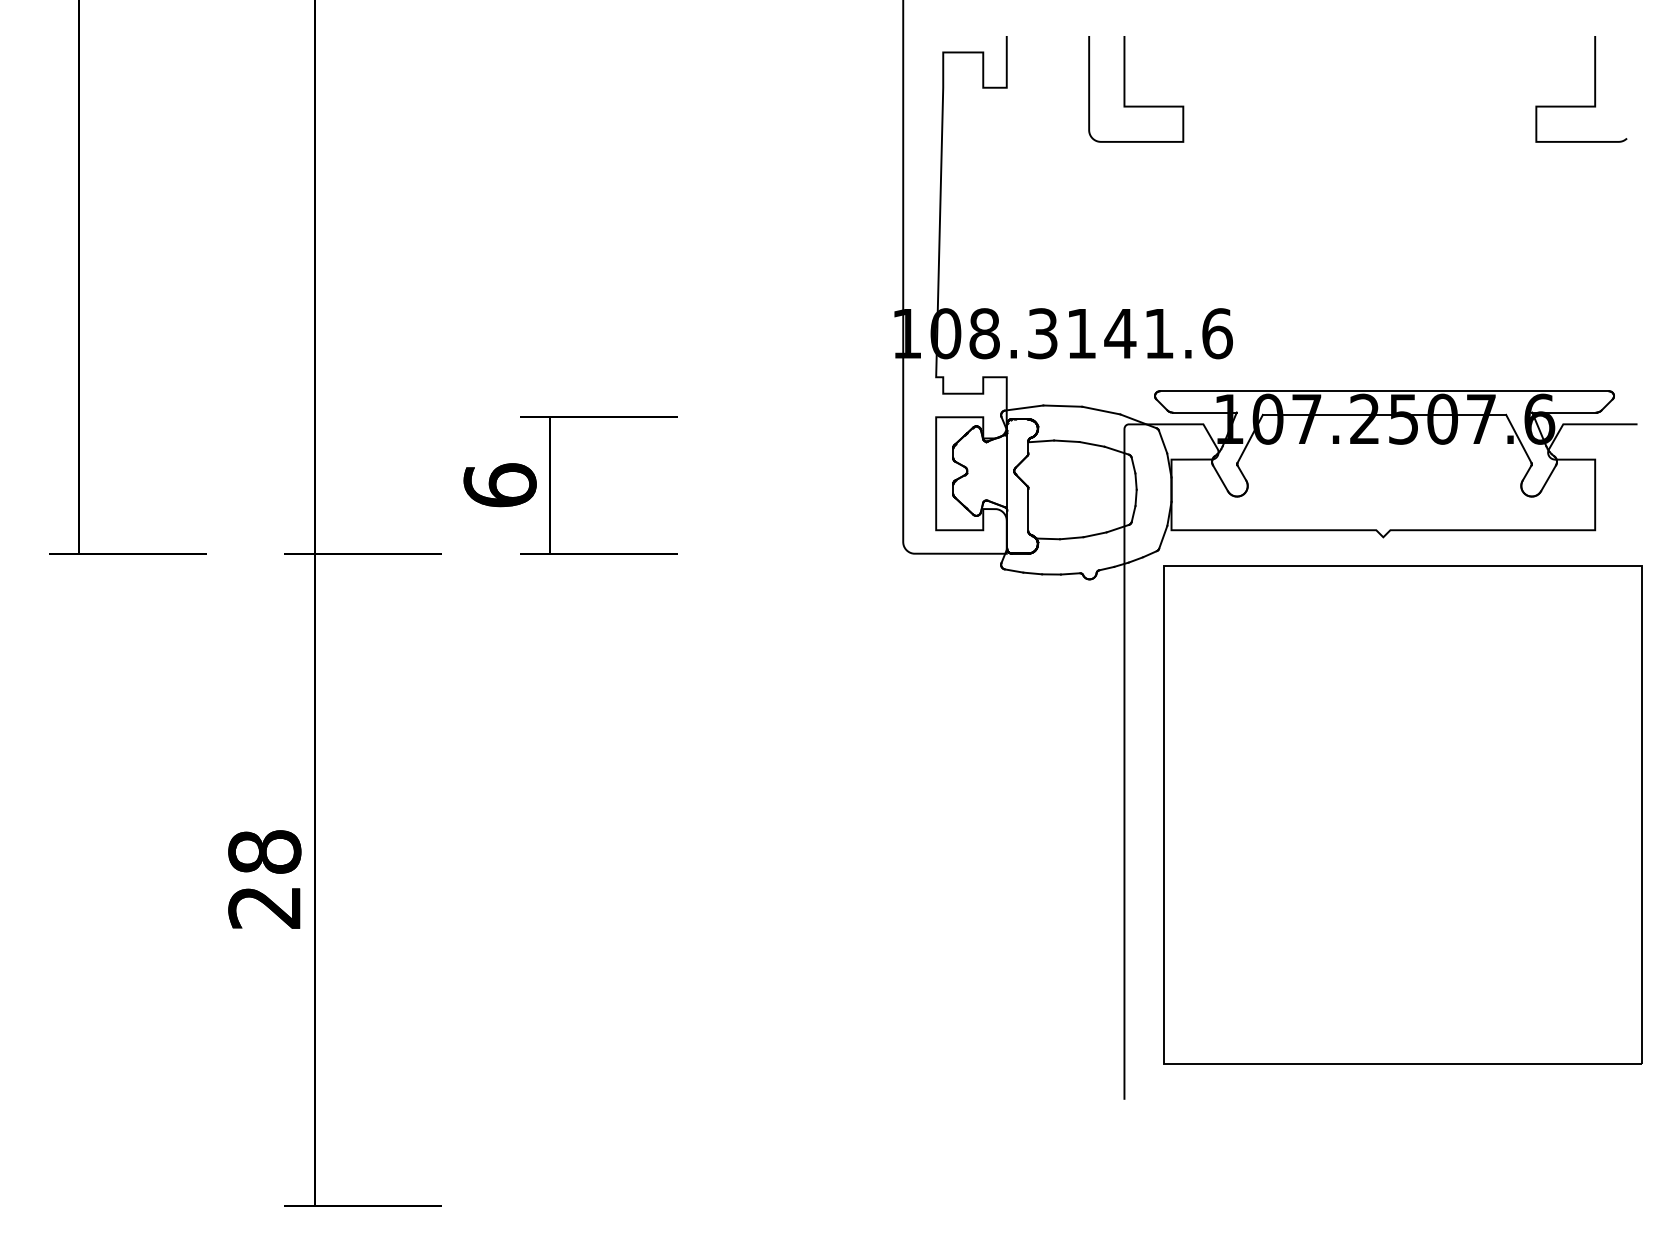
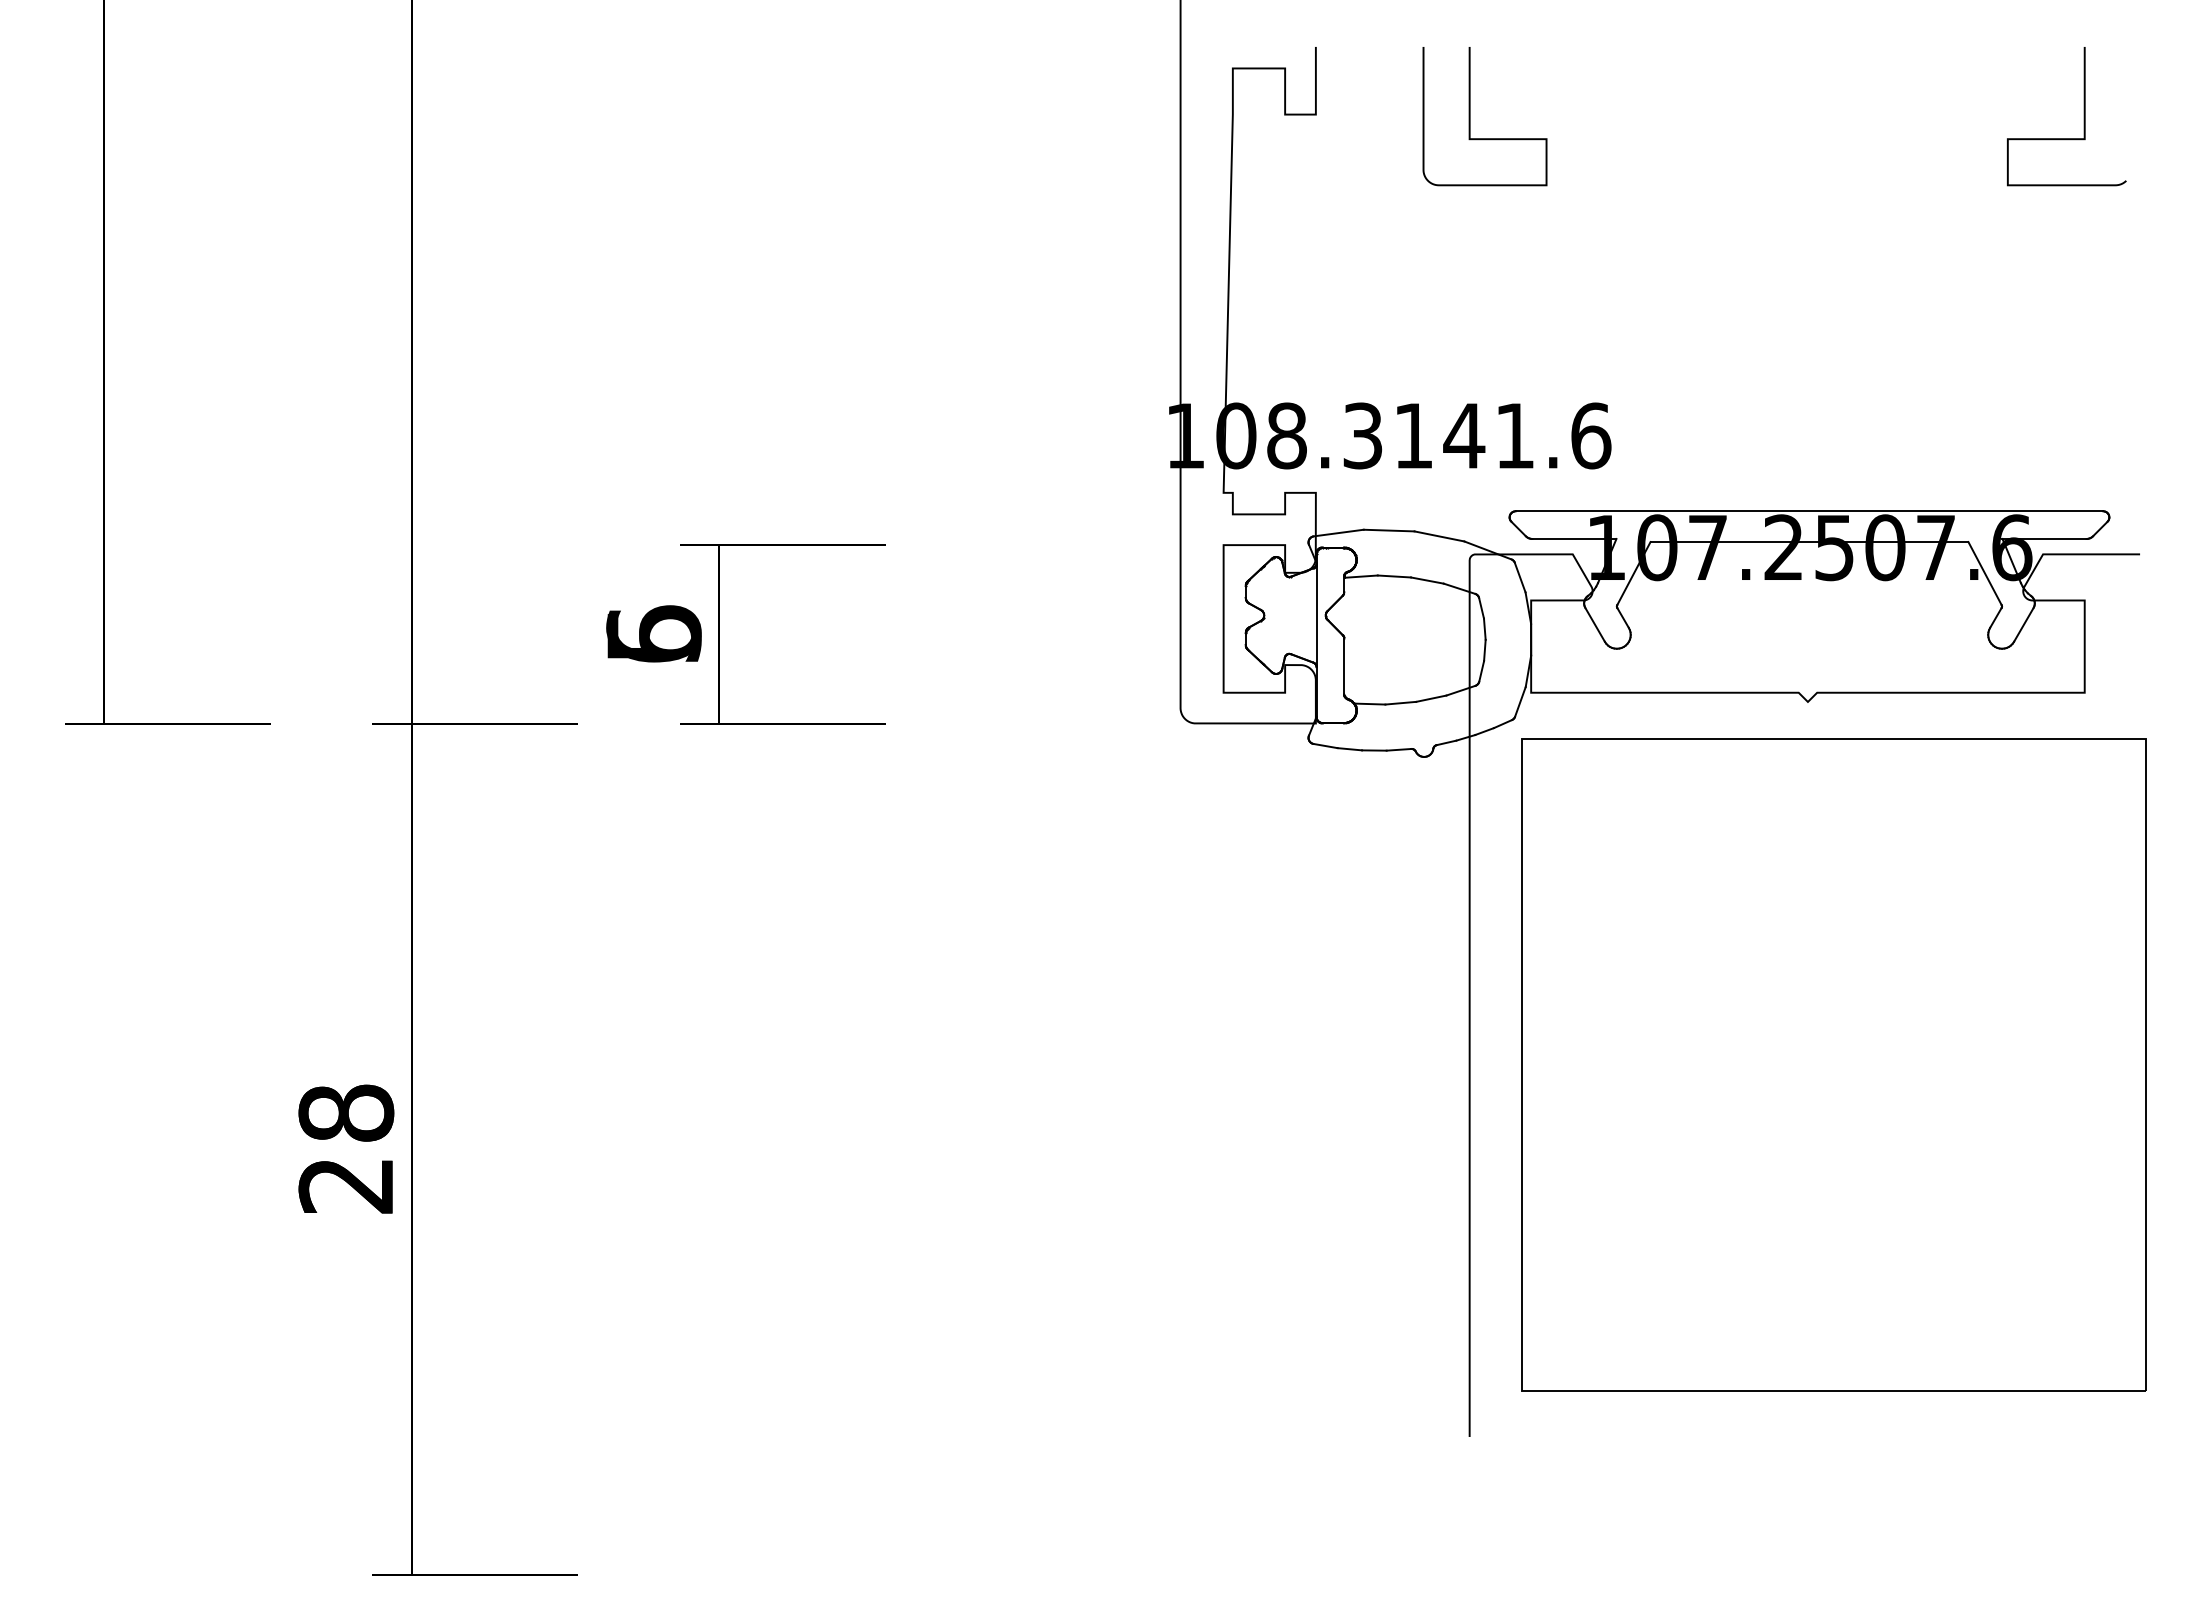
text: (499, 484) -> (653, 633), 6 -> 5

